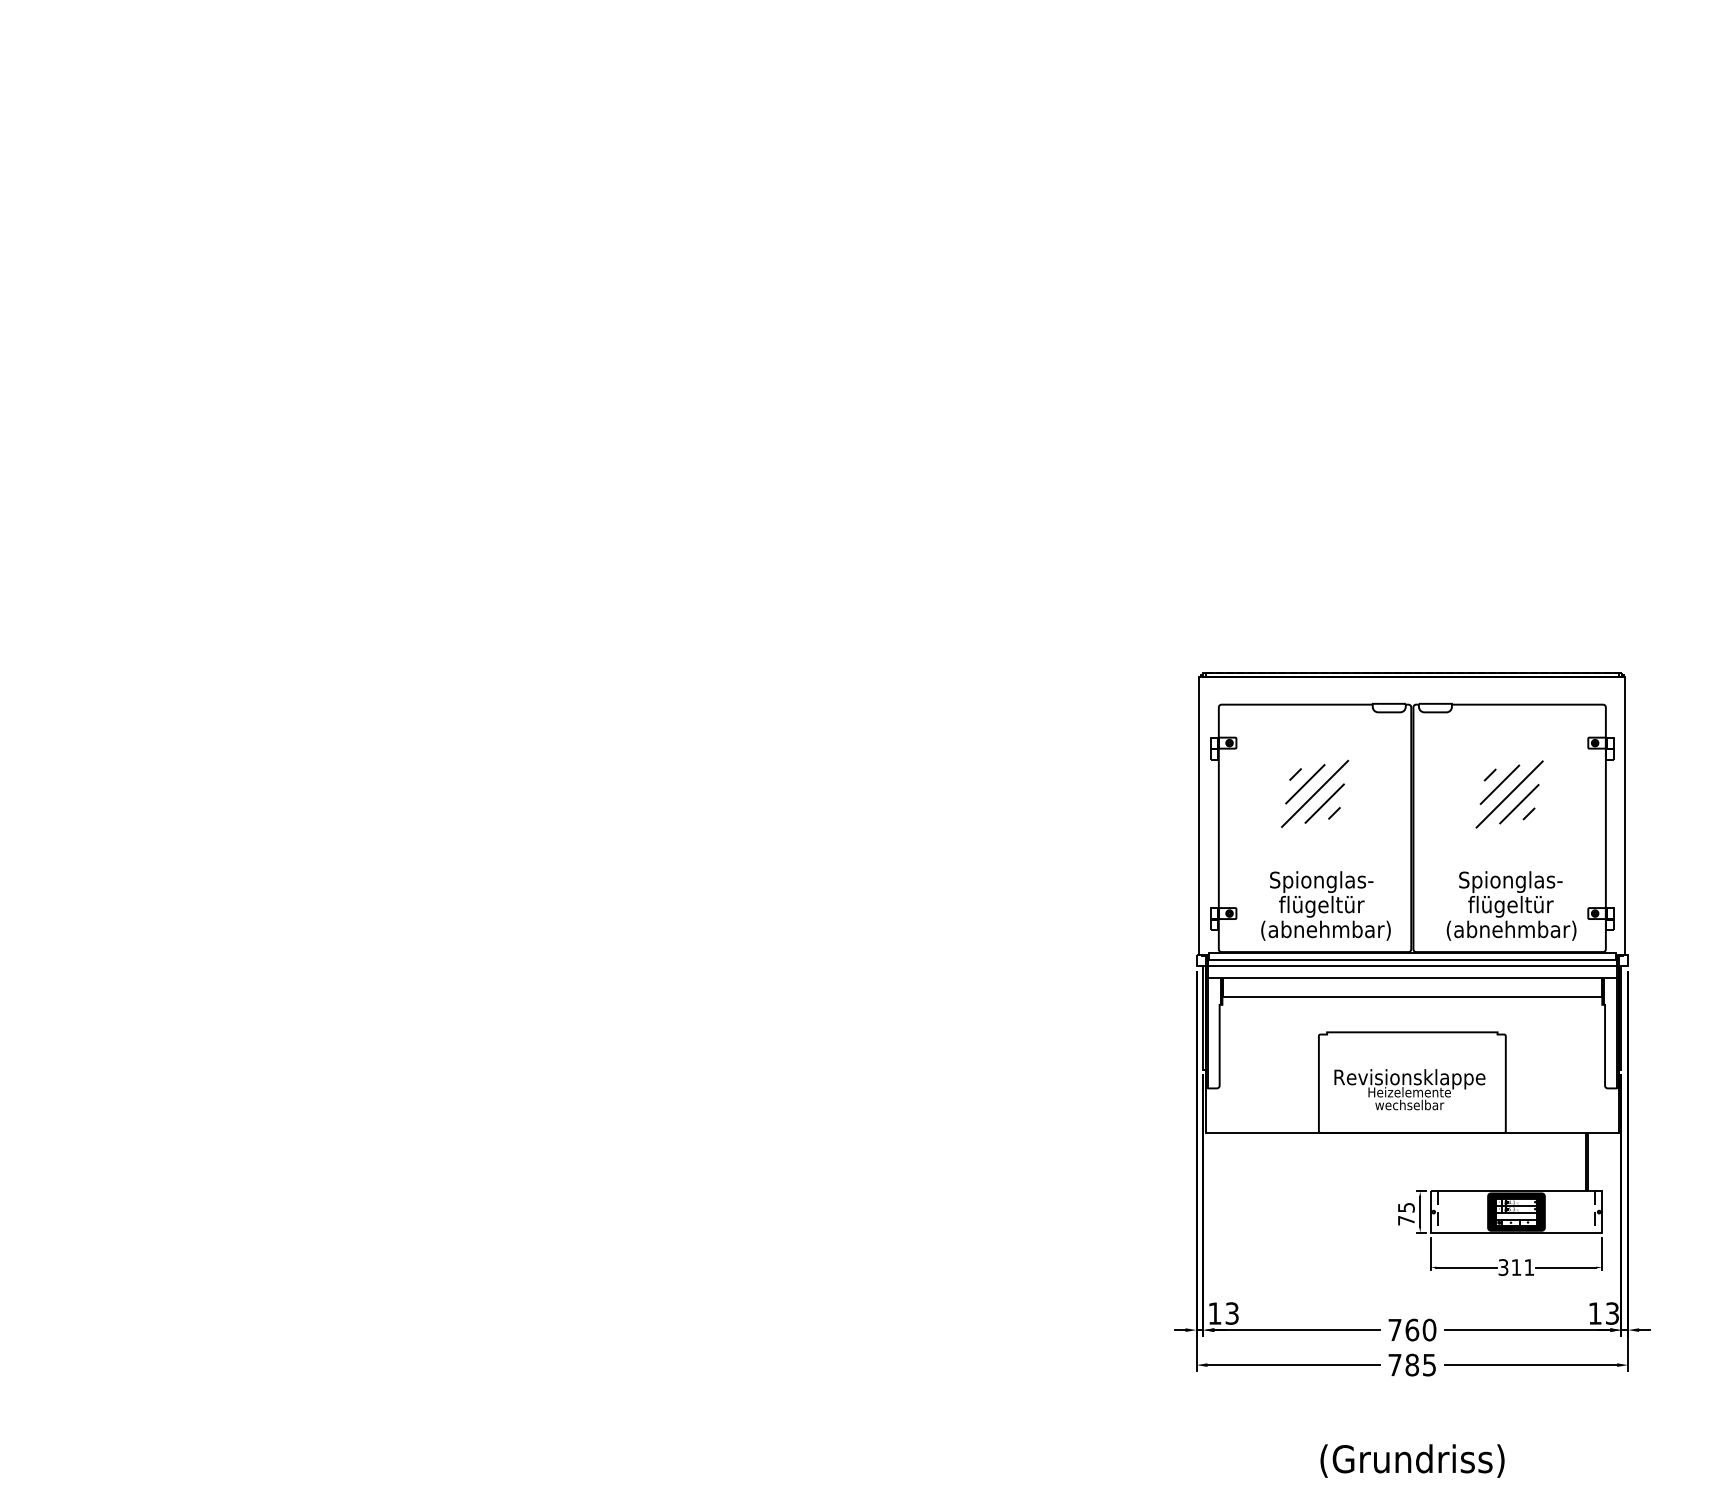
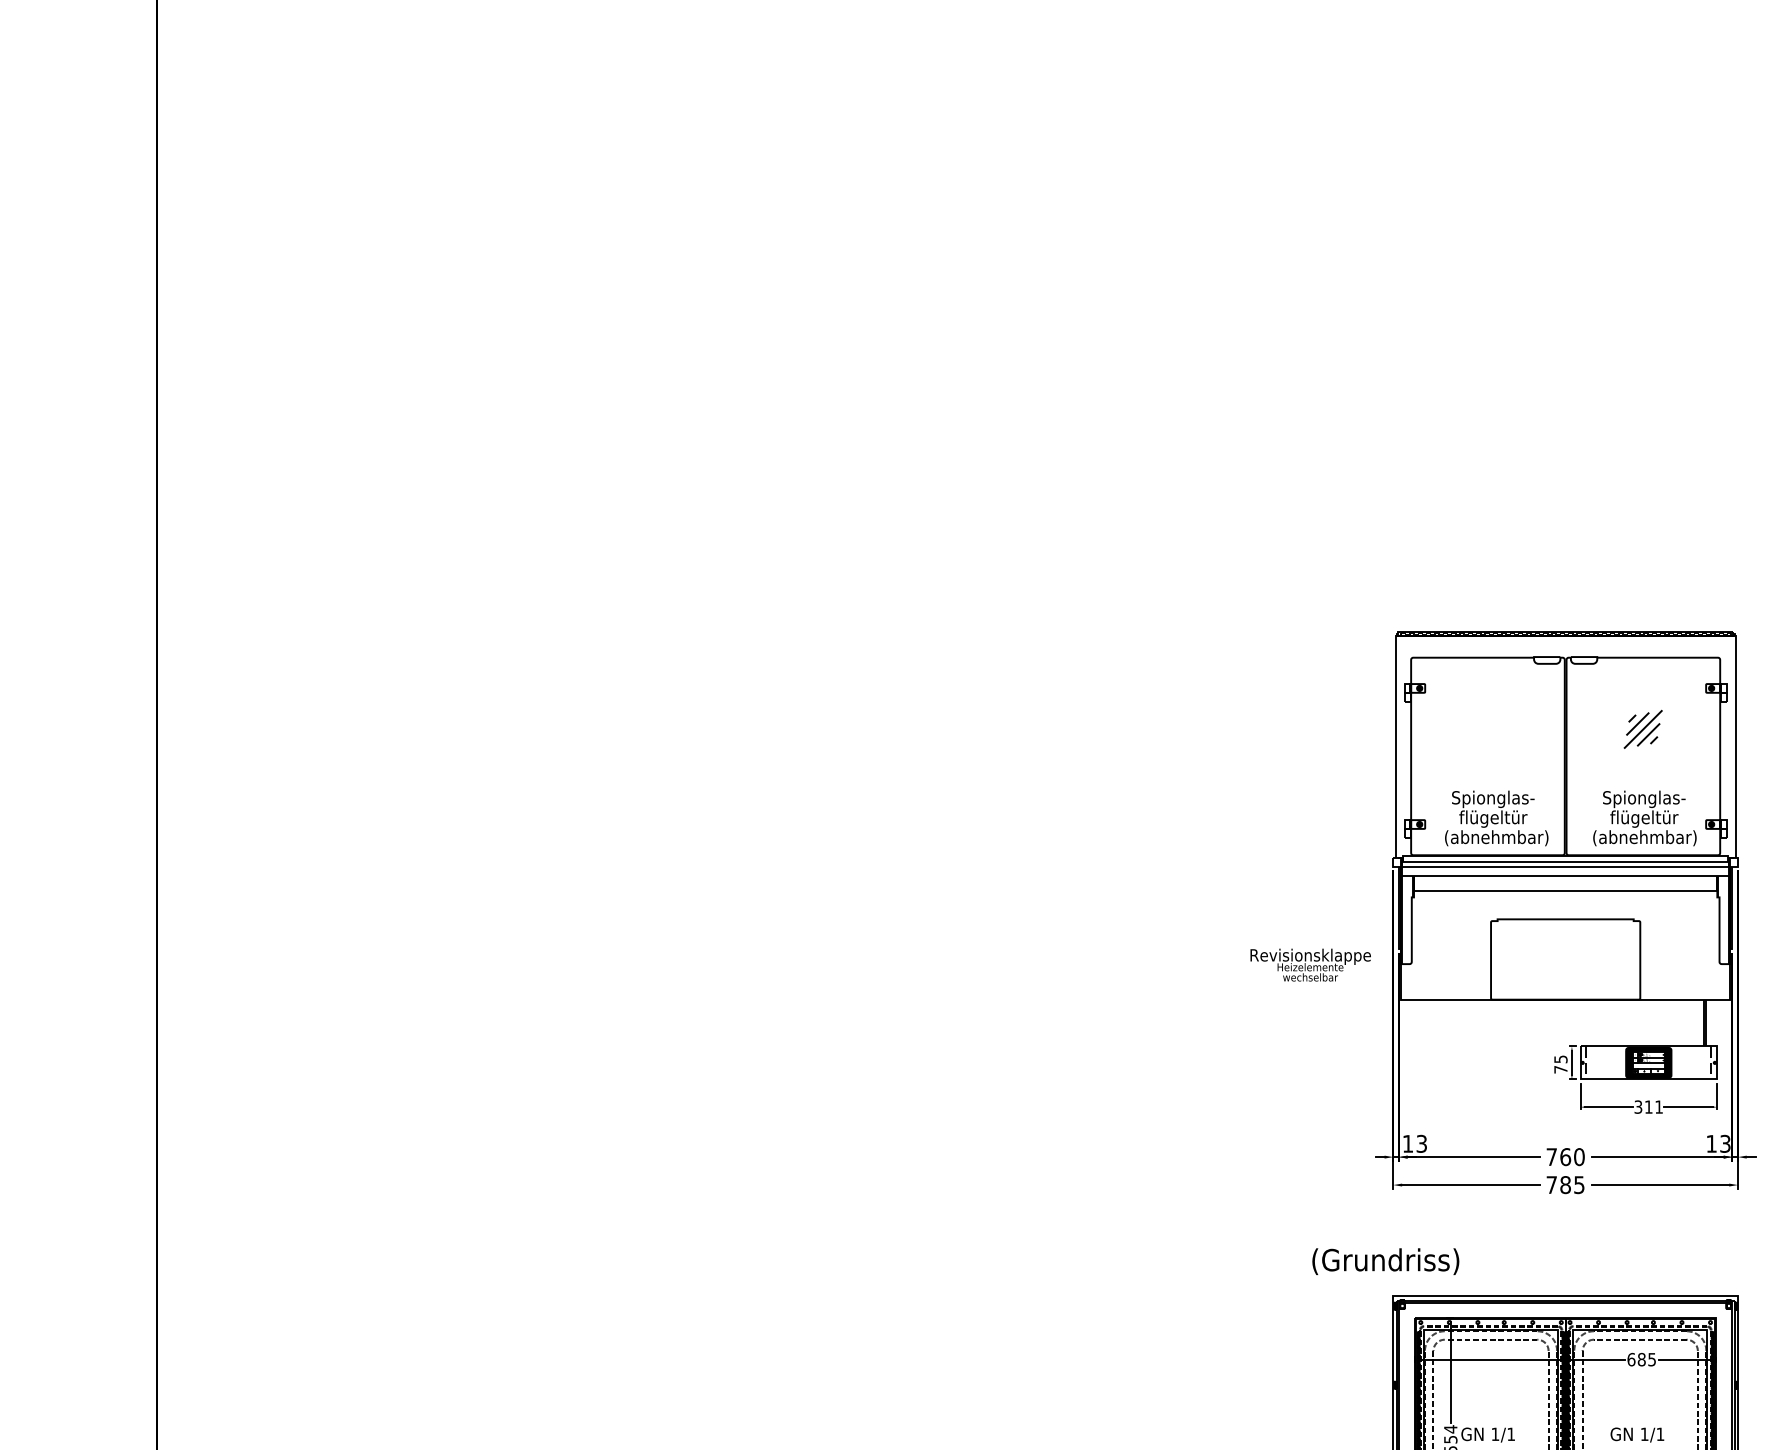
part: (1314, 793) -> (1487, 728), removed
part: (1508, 794) -> (1642, 729), size x0.7
text: (1409, 1088) -> (1310, 964), moved
text: (1412, 1460) -> (1385, 1261), moved

